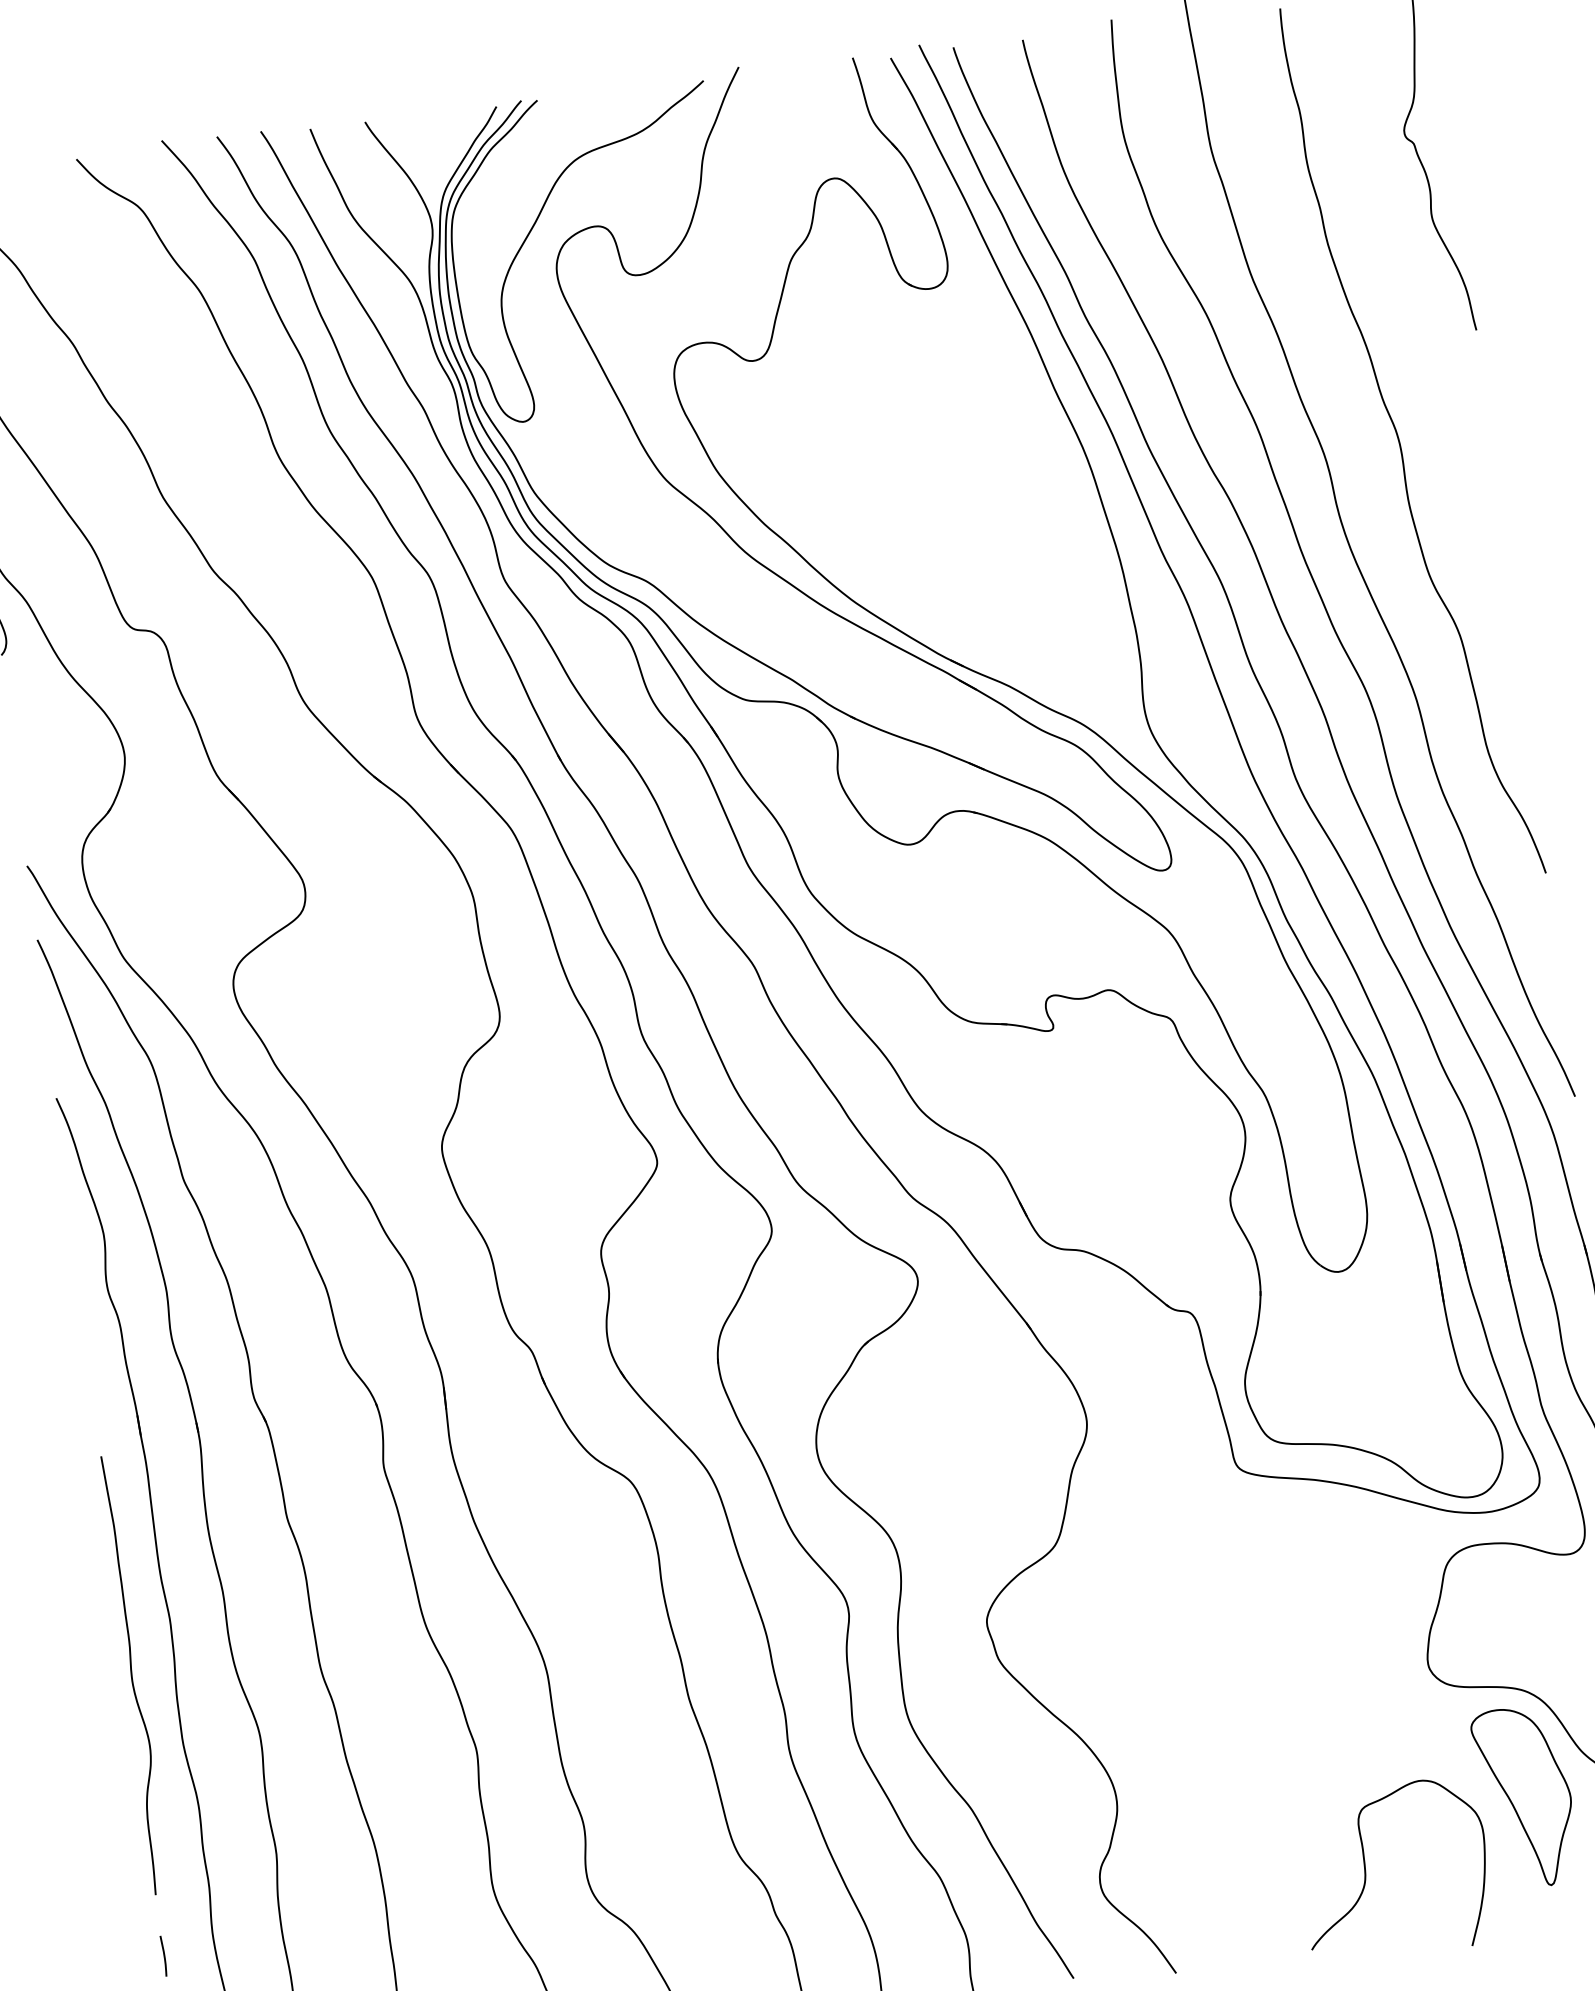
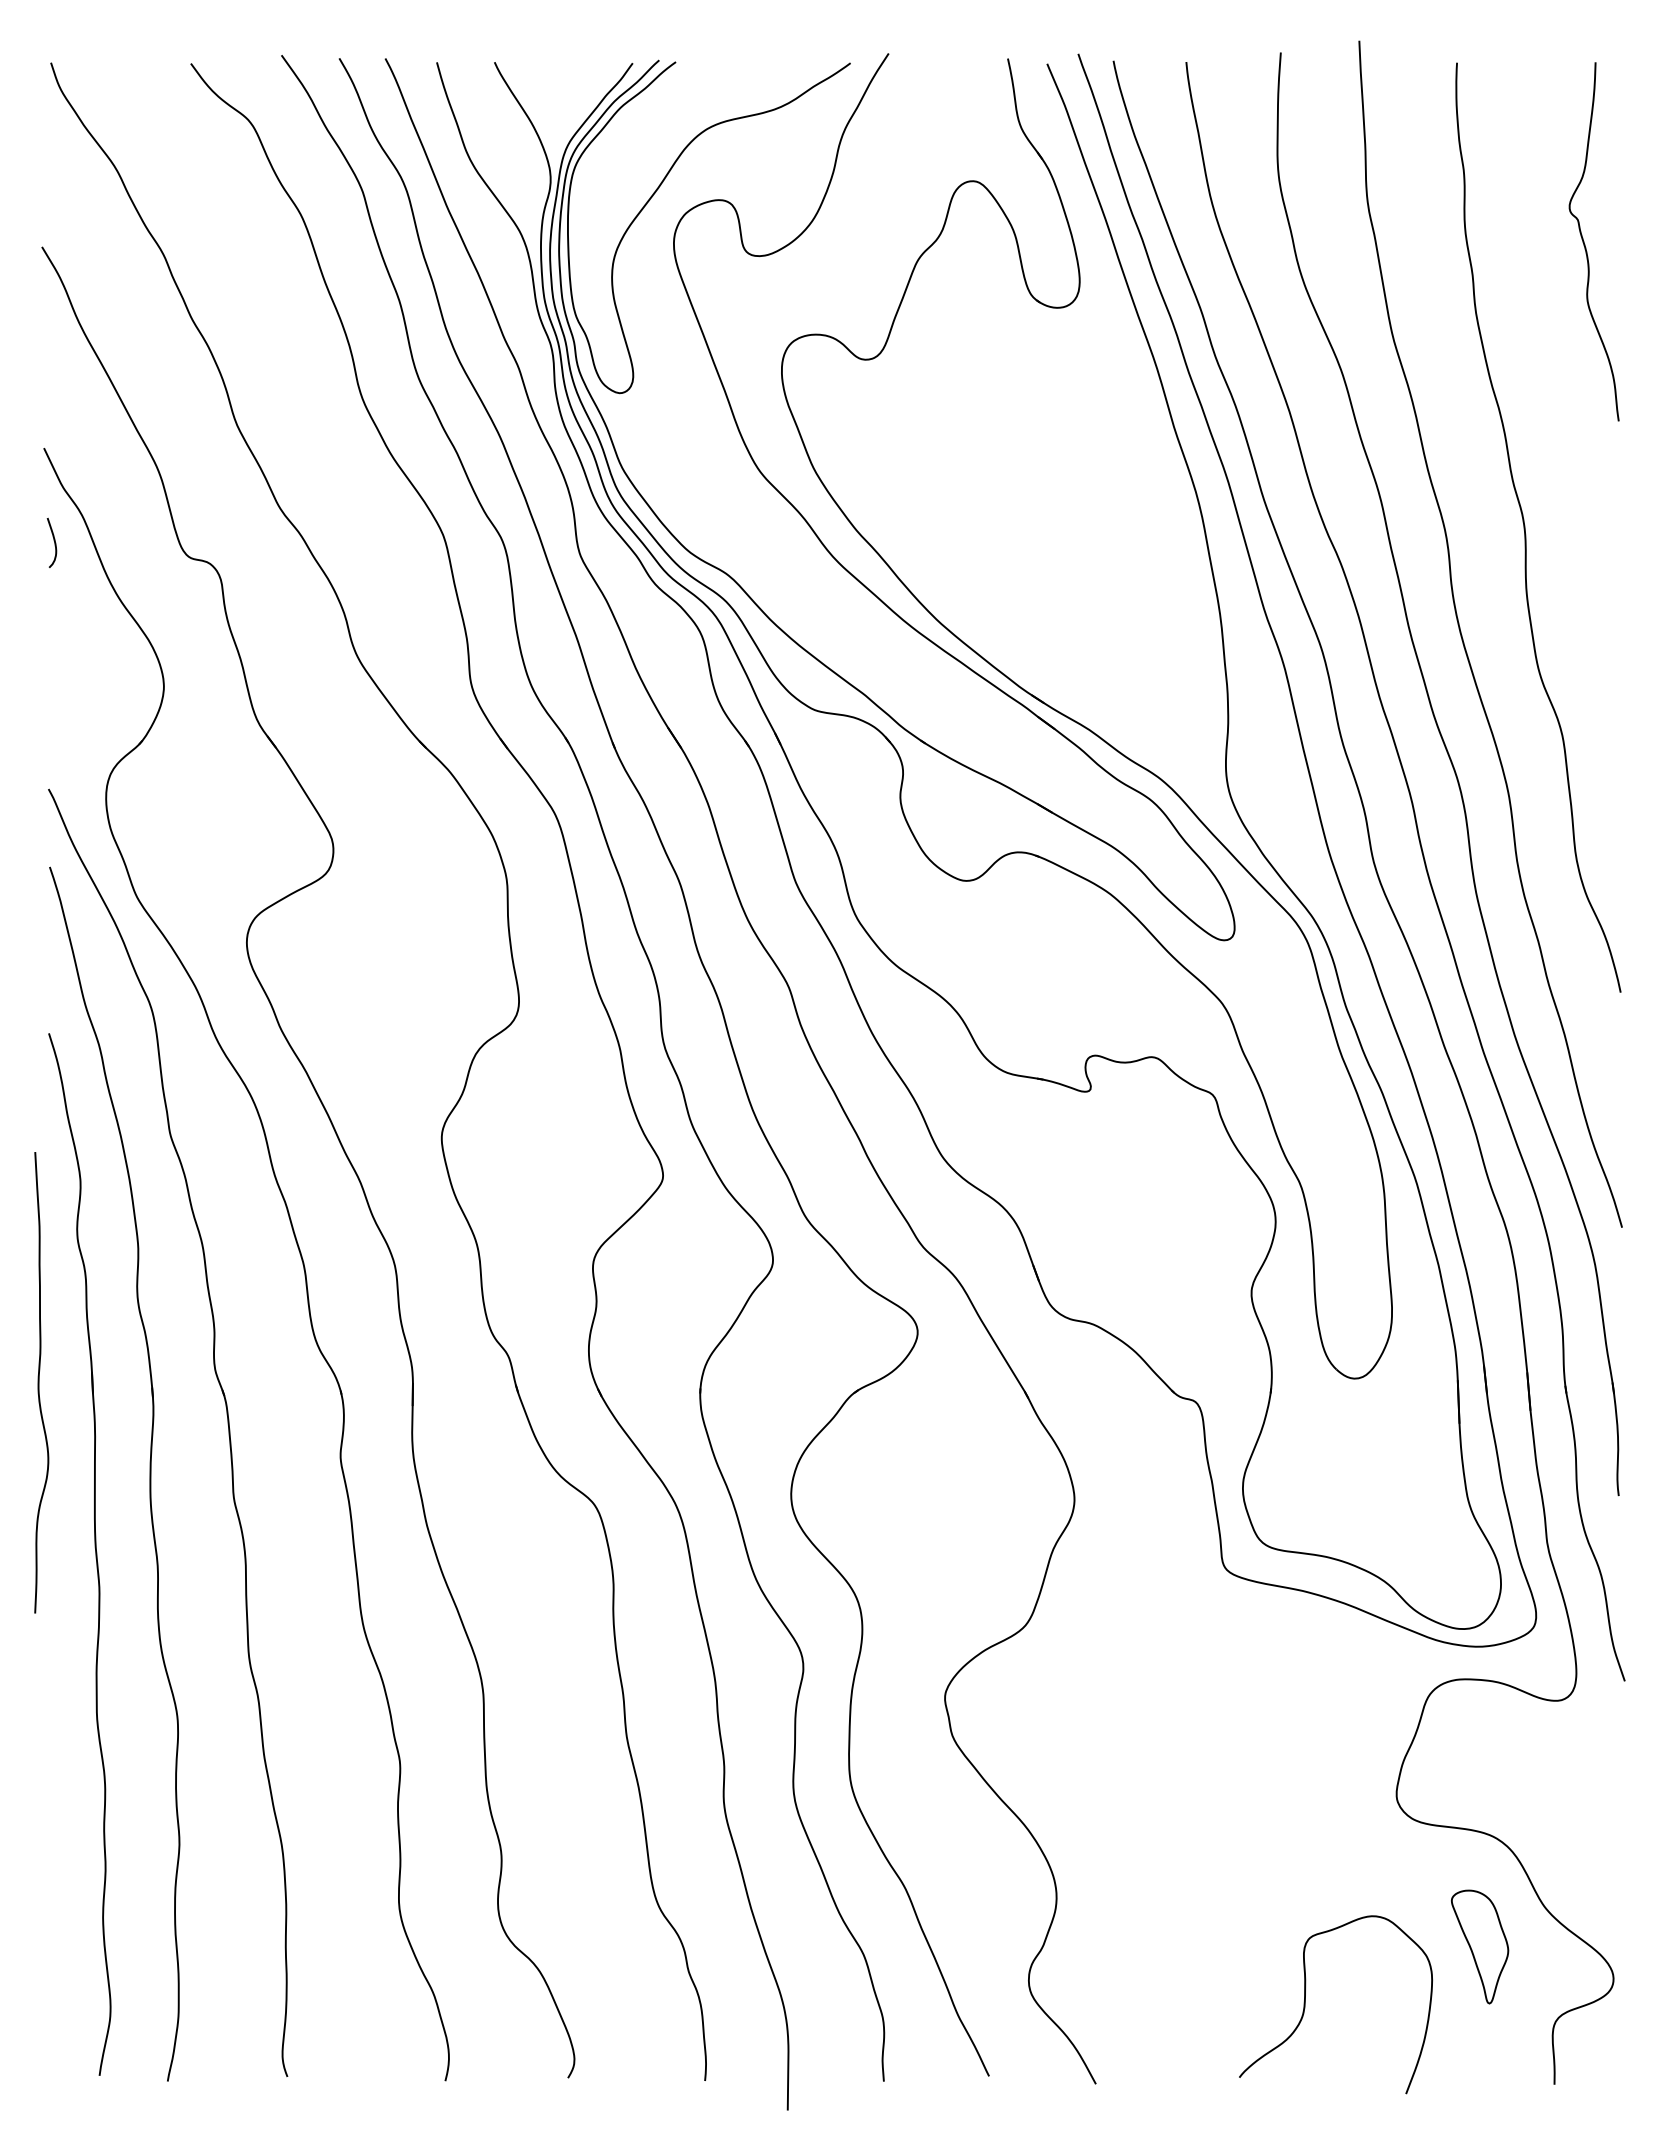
curve: (132, 1674) -> (39, 1382), moved
part: (1524, 1797) -> (1479, 1946), size x0.6
curve: (163, 1955) -> (49, 1935), removed

